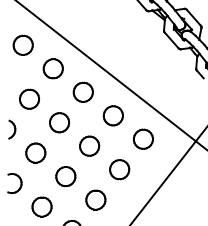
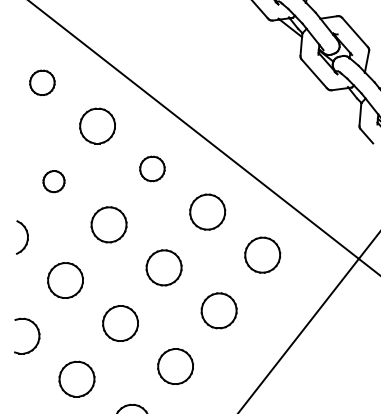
part: (22, 44) -> (41, 81), size x0.7
part: (82, 91) -> (151, 167), size x0.7
part: (29, 98) -> (53, 180), size x0.6

